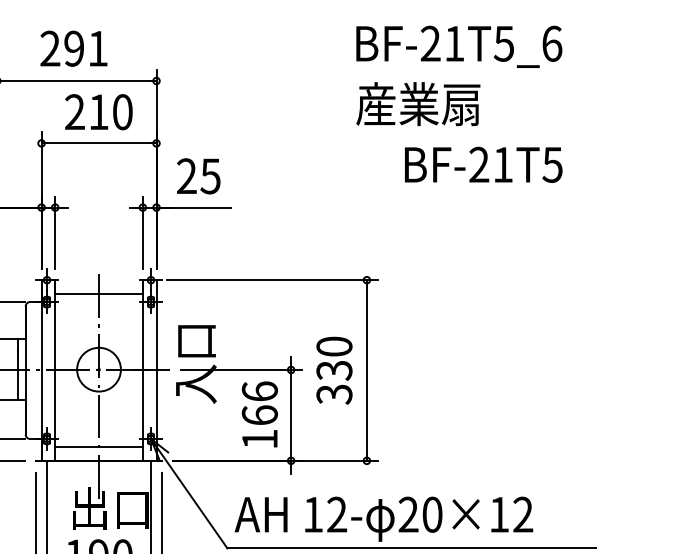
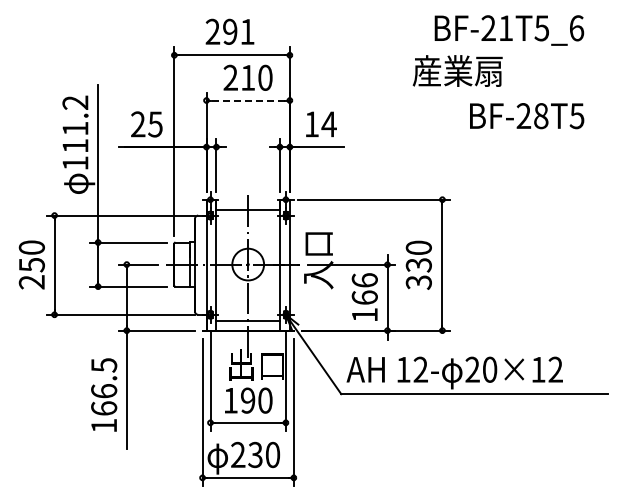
text: (418, 103) -> (457, 70), moved
line: (99, 143) -> (248, 100), solid -> dashed
text: (503, 165) -> (541, 116), BF-21T5 -> BF-28T5
text: (198, 176) -> (320, 124), 25 -> 14

